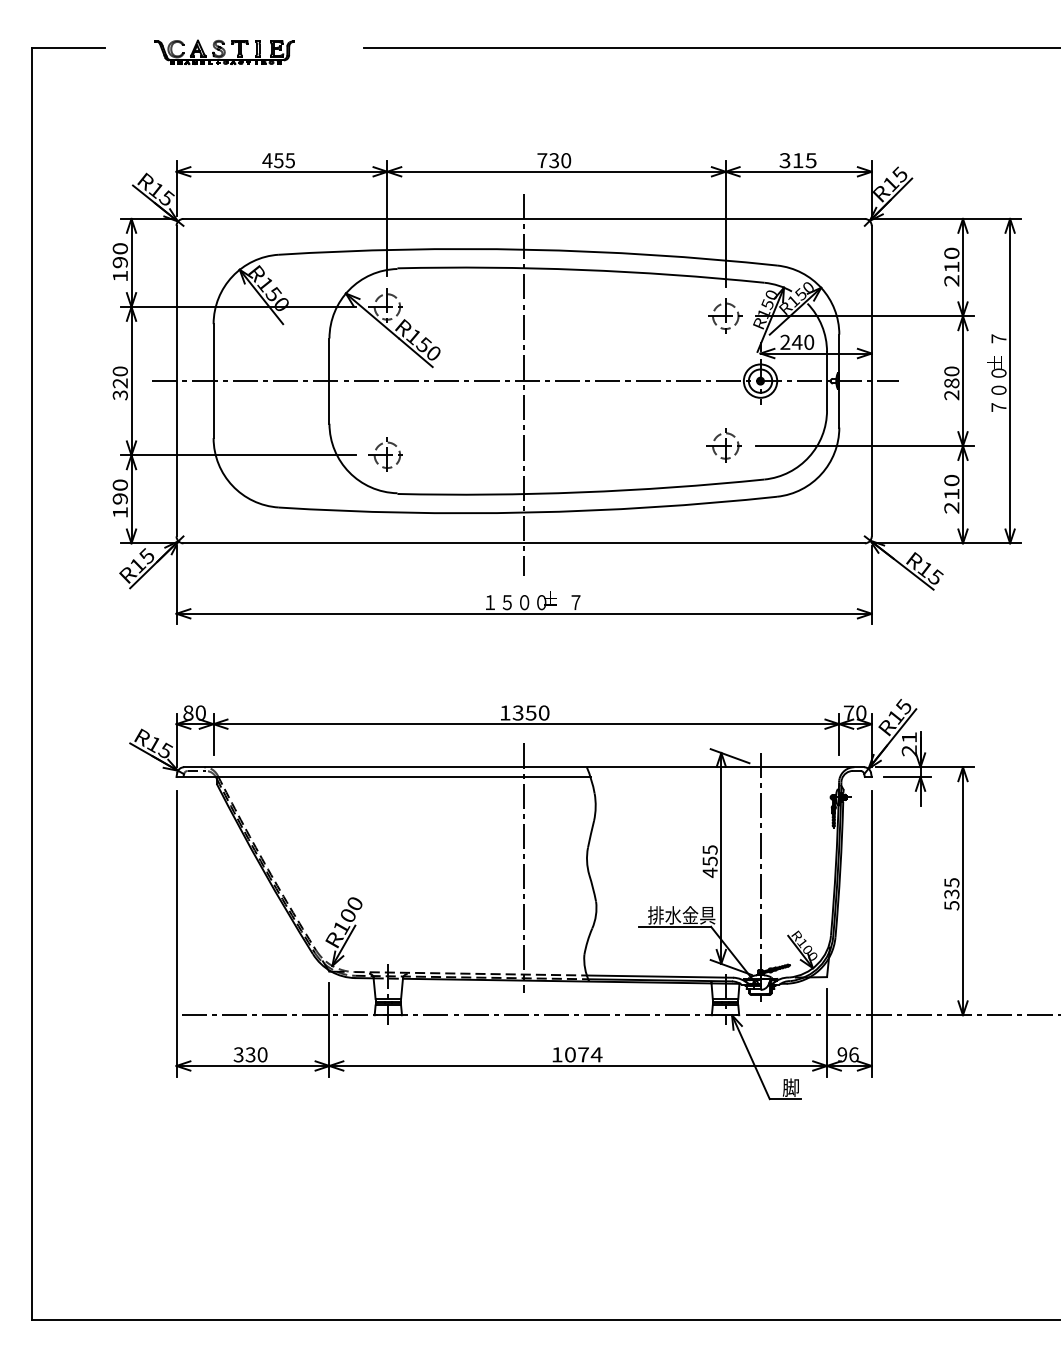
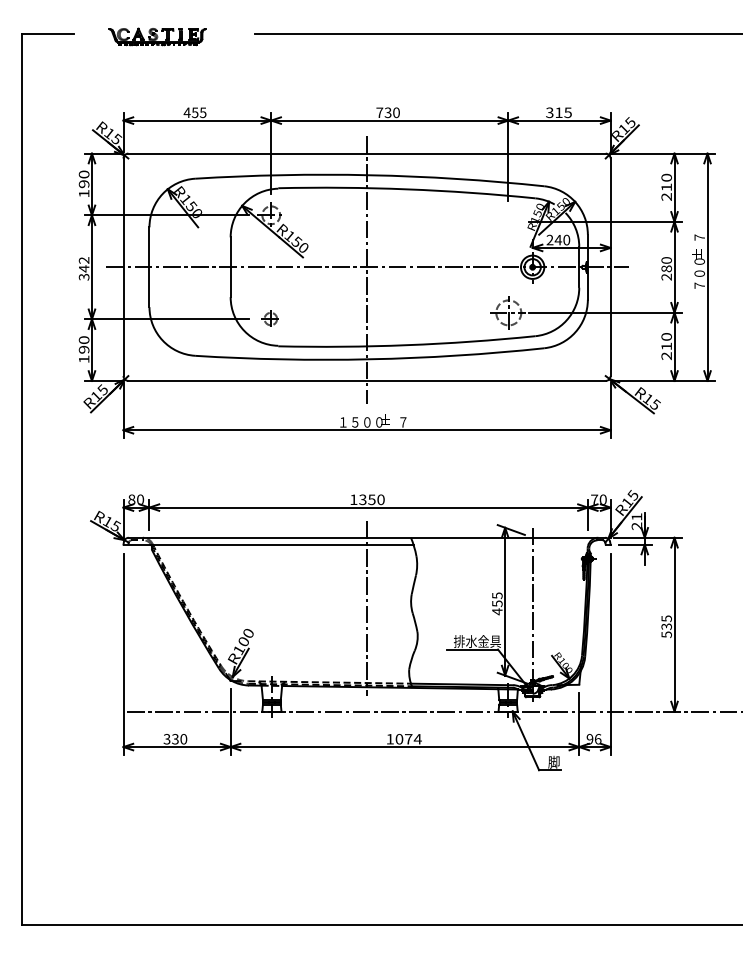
part: (725, 315) -> (508, 221), removed
text: (119, 377) -> (83, 264), 320 -> 342
part: (723, 445) -> (506, 312), size x1.4
part: (385, 454) -> (269, 318), size x0.7

